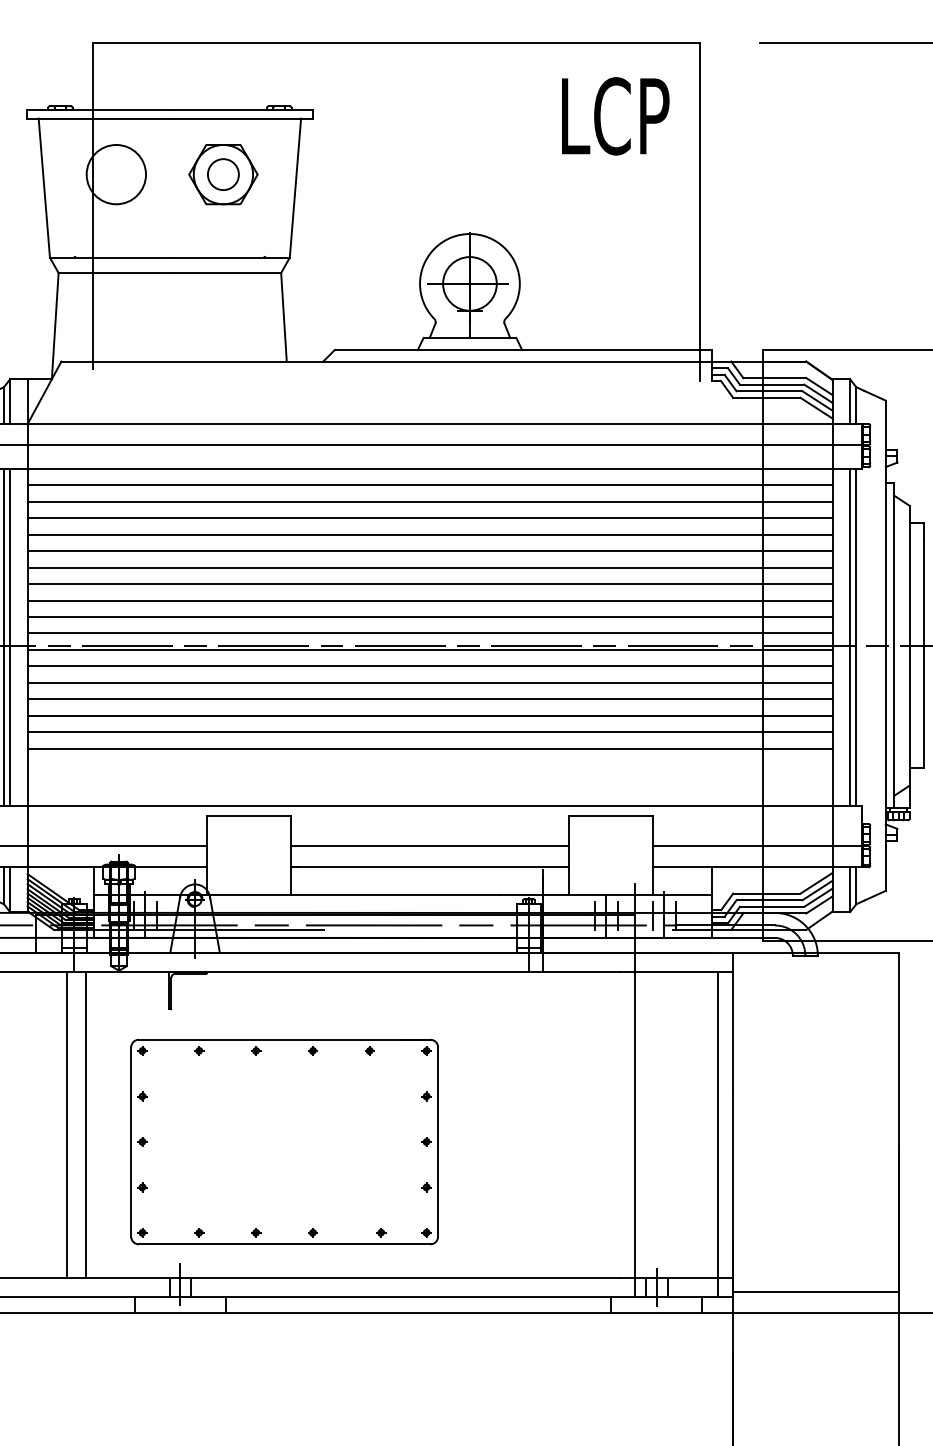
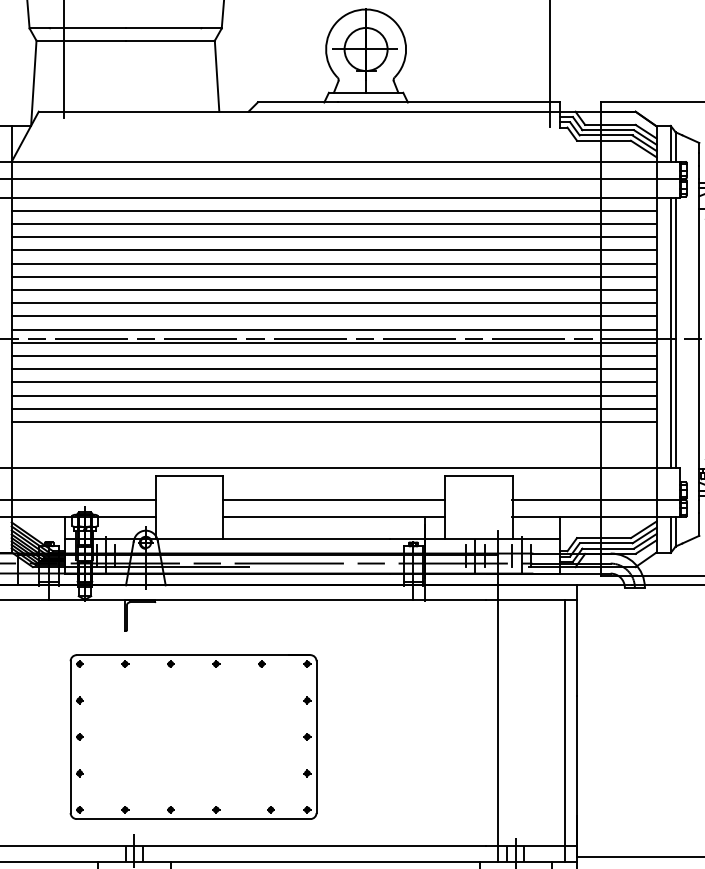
line: (66, 1124) -> (42, 723), removed
line: (85, 1124) -> (58, 723), removed
part: (284, 1141) -> (193, 736), moved

